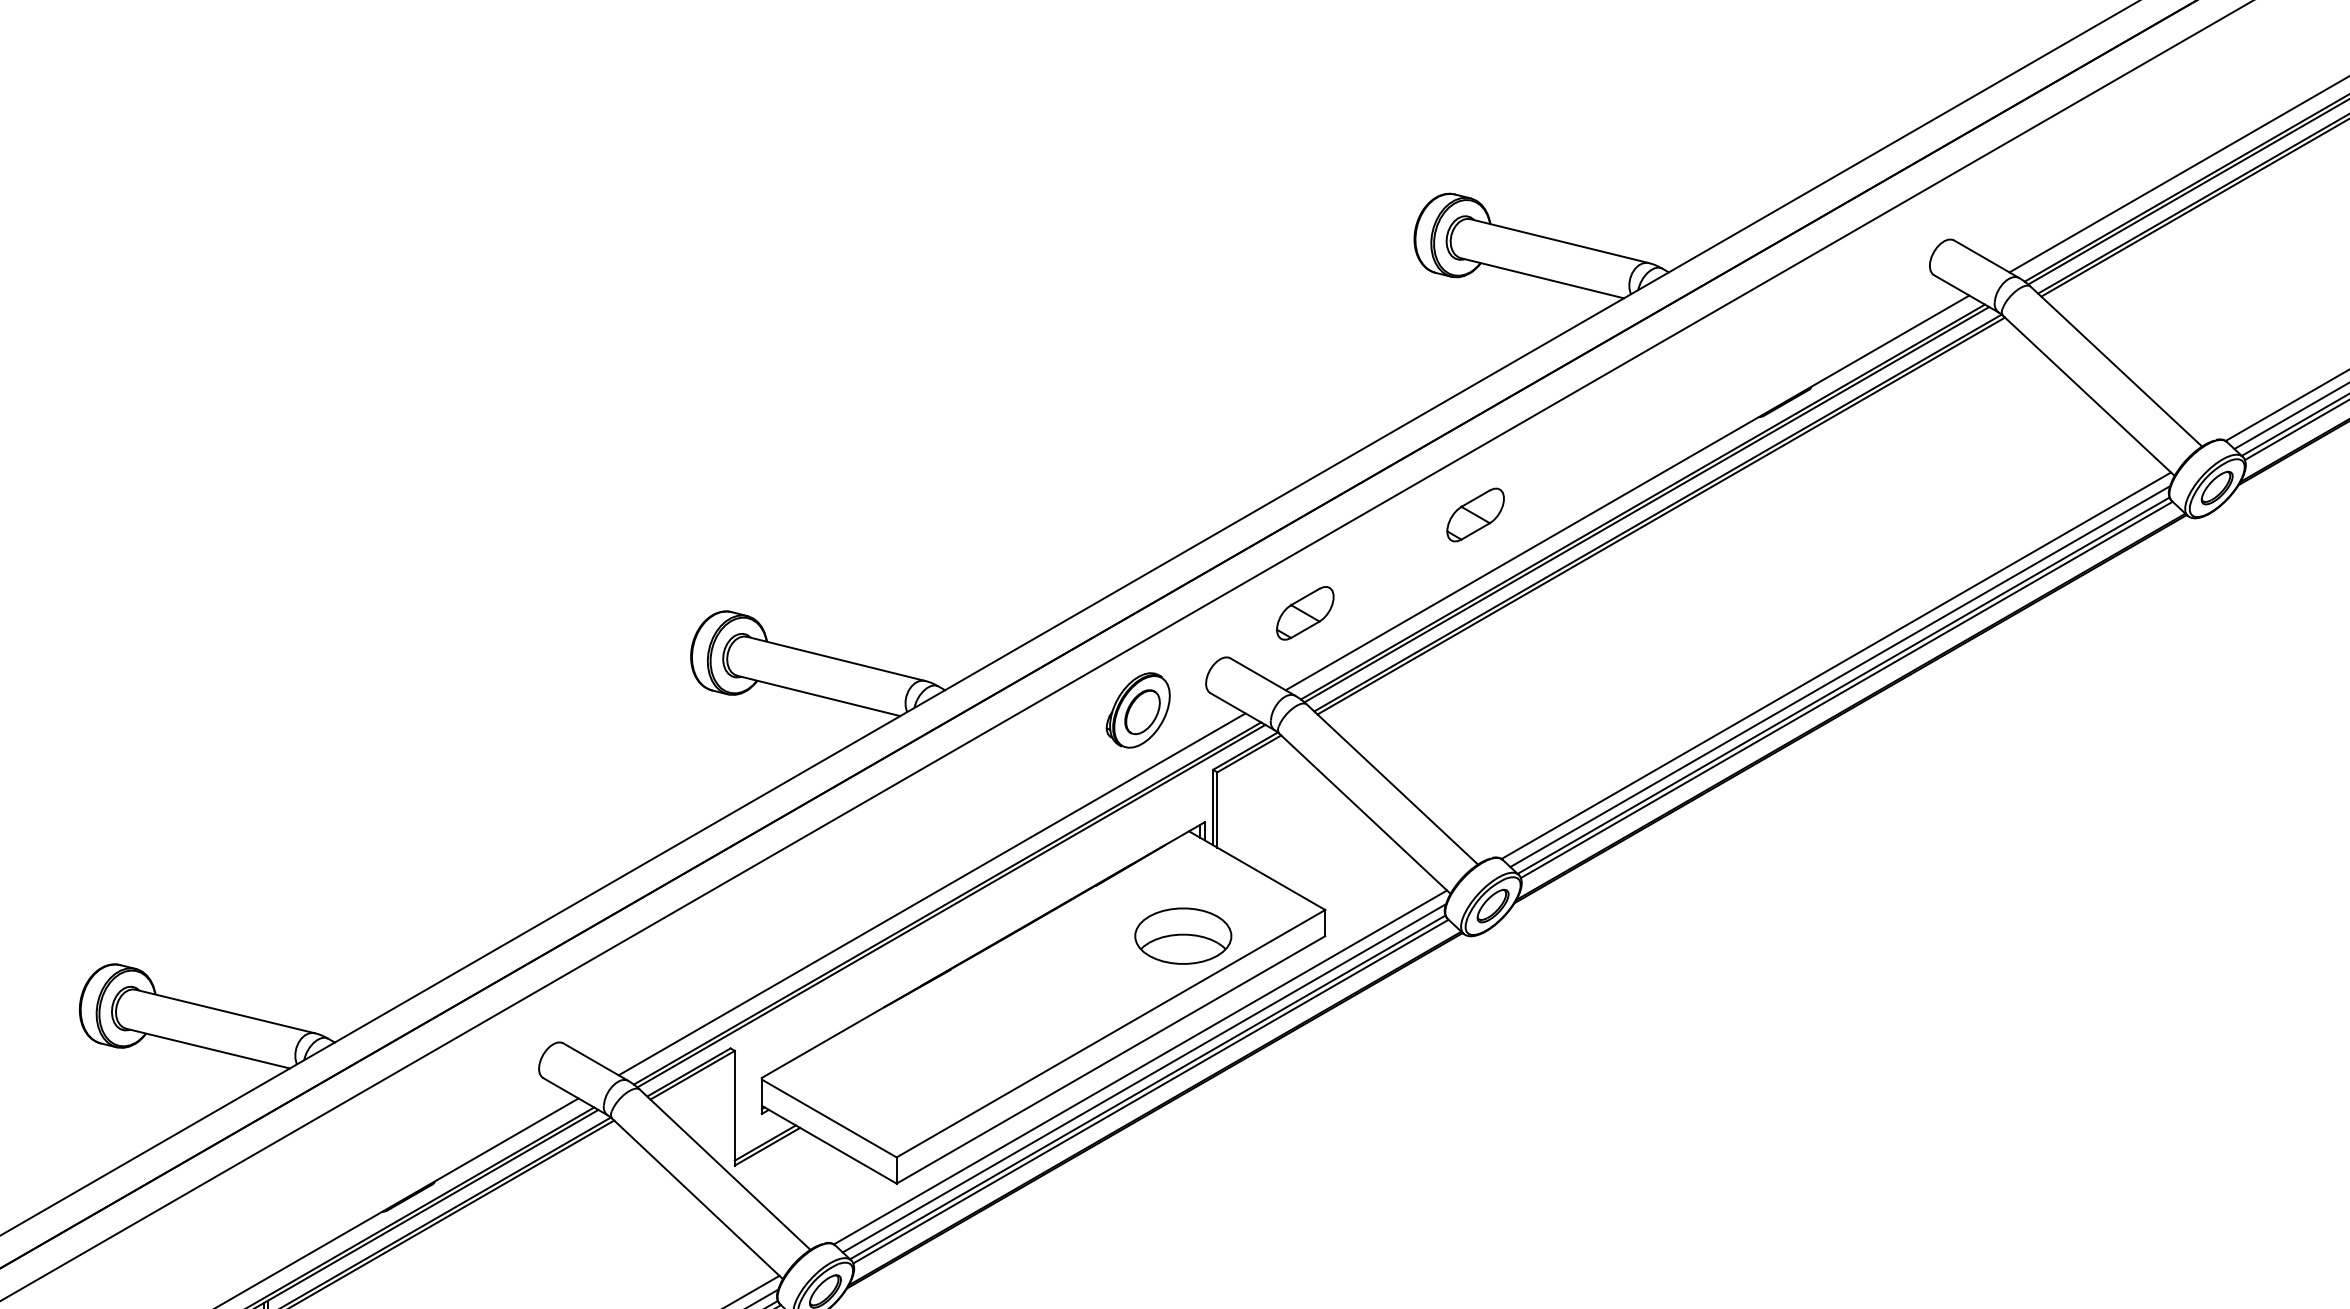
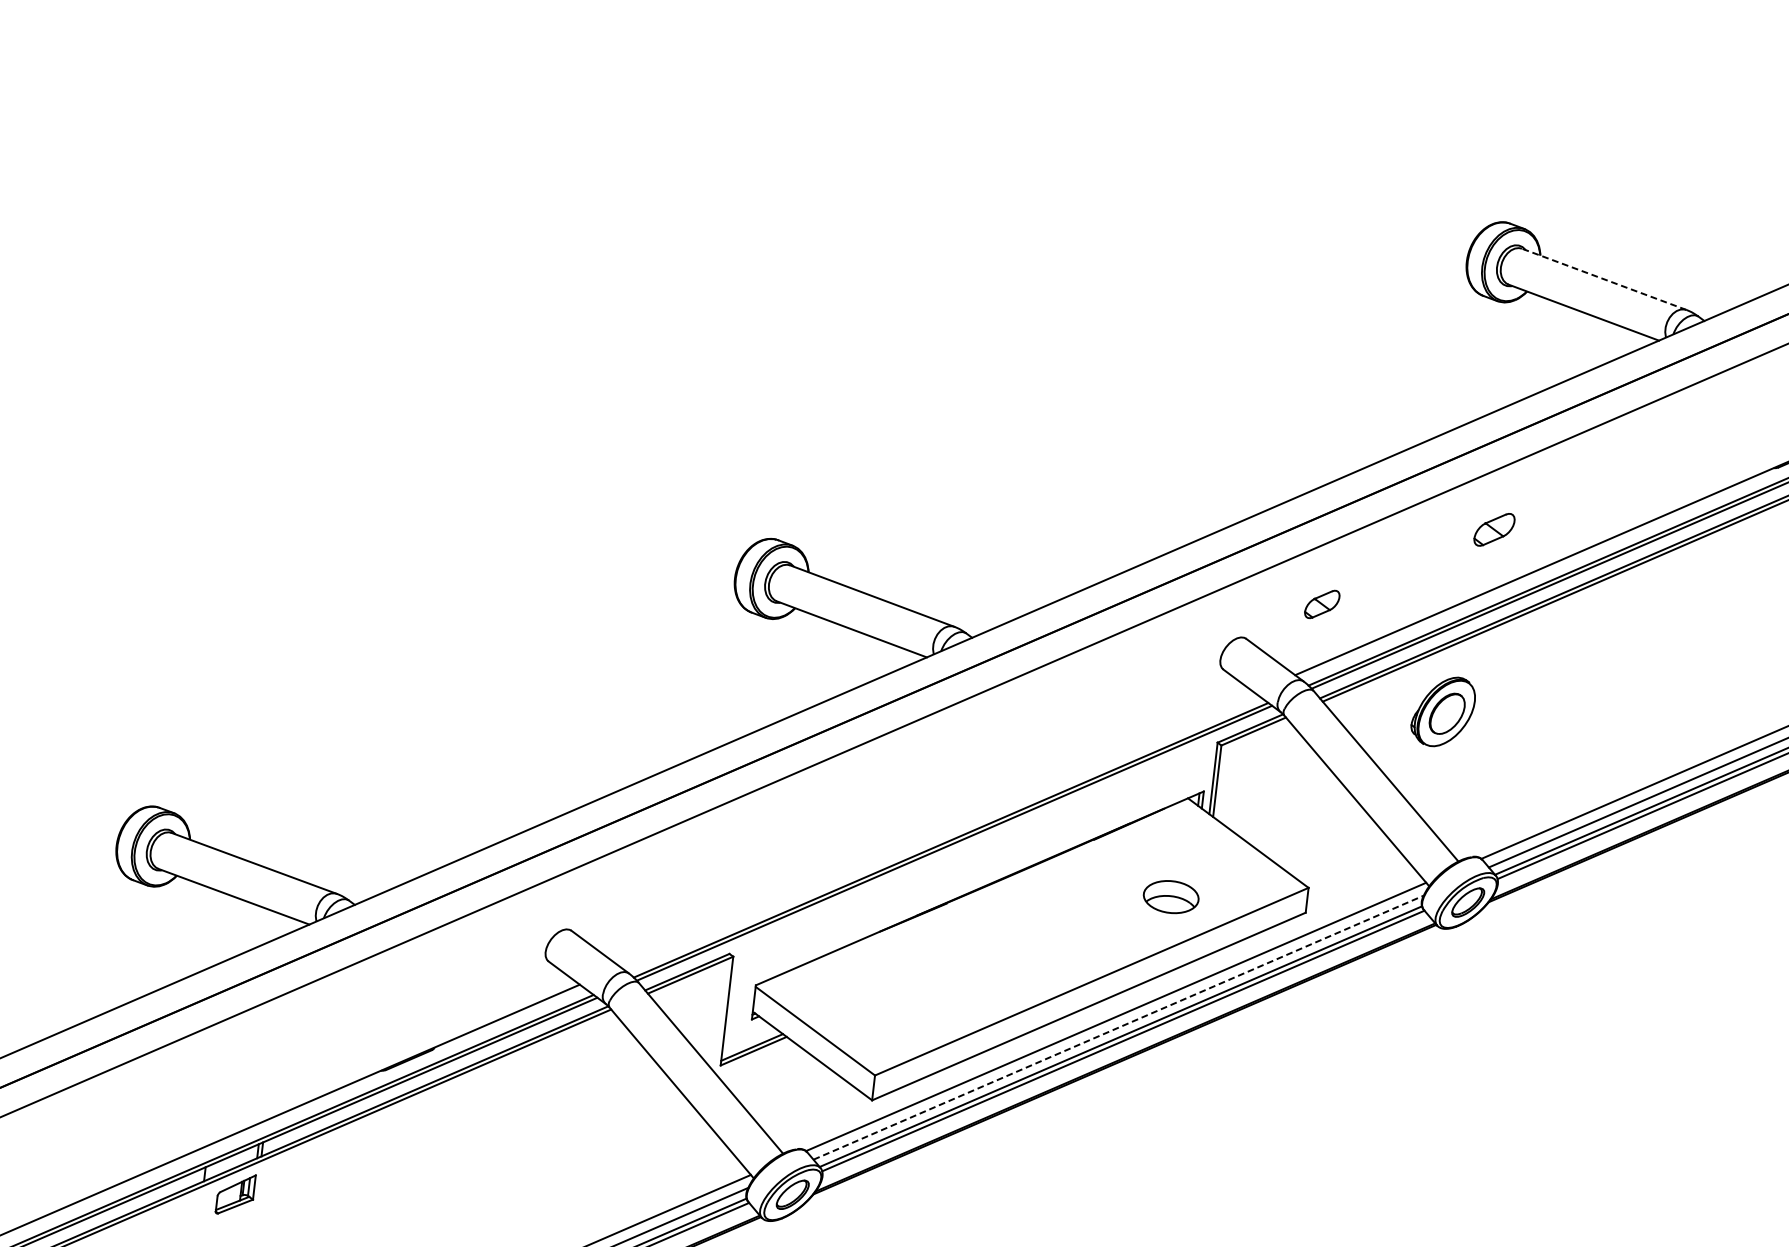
line: (1559, 241) -> (1604, 279), solid -> dashed
part: (1475, 514) -> (1494, 529), size x0.7
part: (1305, 613) -> (1322, 604), size x0.6
part: (1137, 710) -> (1442, 711), moved
line: (931, 894) -> (936, 829), removed
part: (1183, 935) -> (1171, 896), size x0.6
line: (1144, 1078) -> (1118, 1027), solid -> dashed

